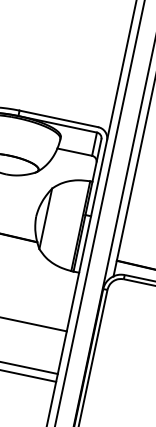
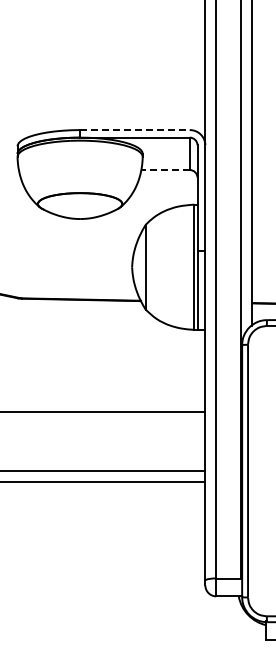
line: (58, 119) -> (134, 130), solid -> dashed
line: (74, 152) -> (165, 170), solid -> dashed

